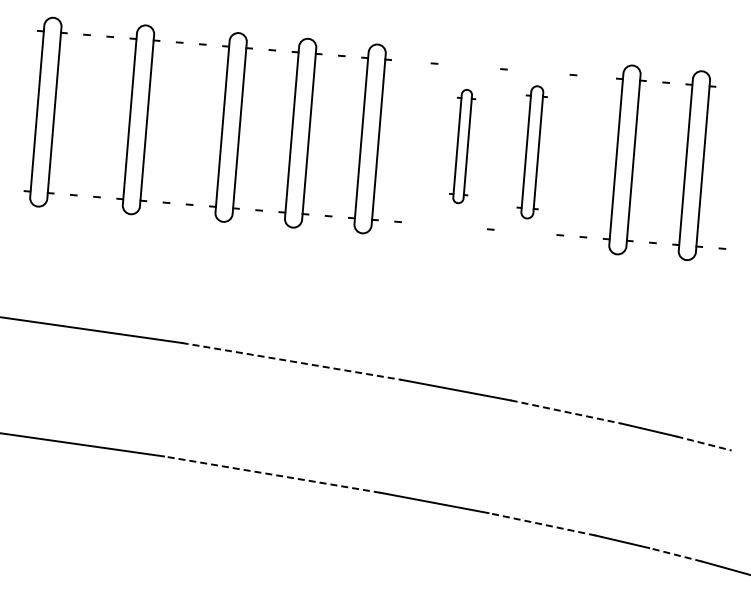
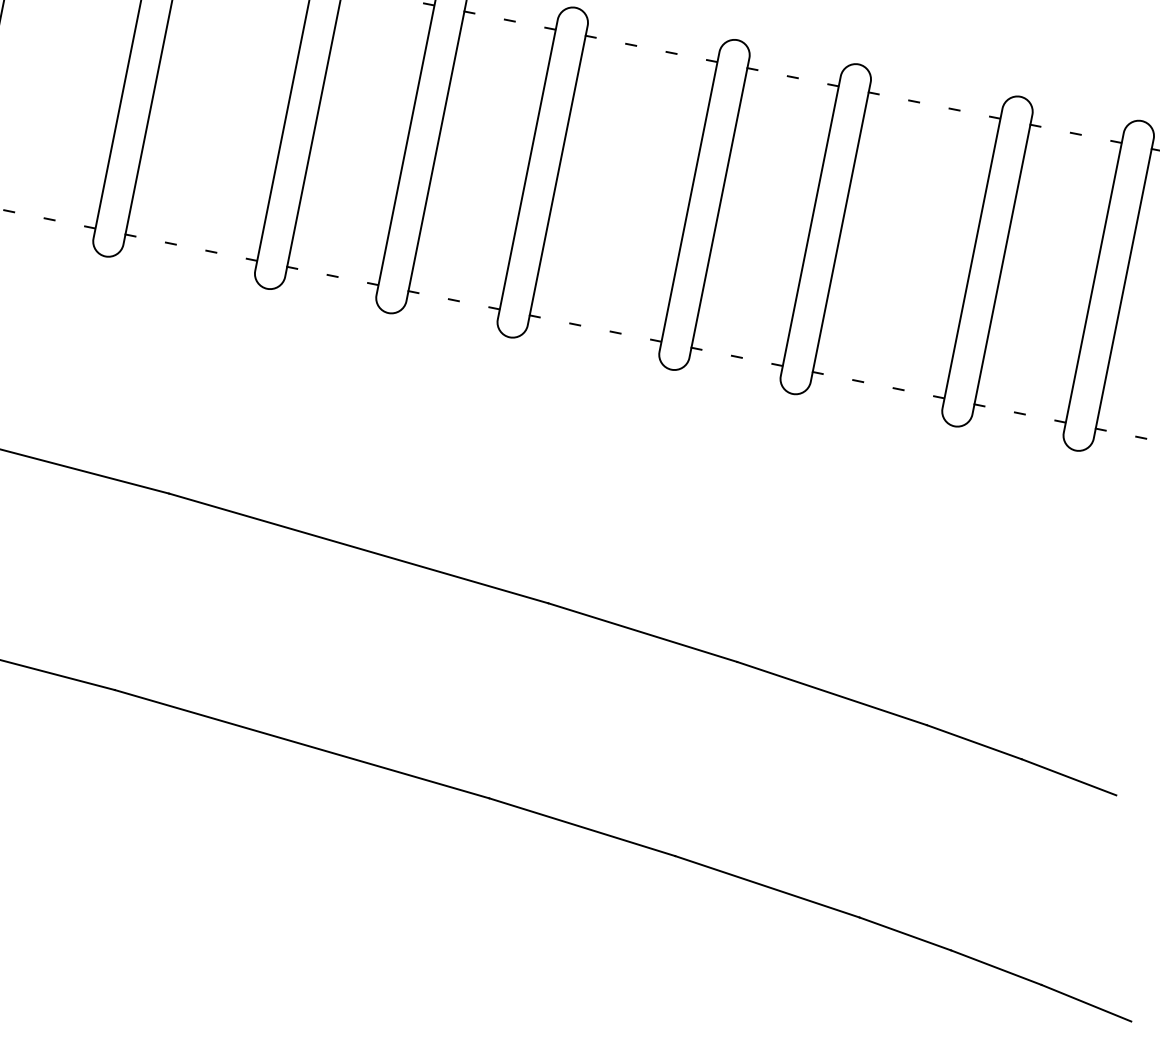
line: (411, 61) -> (631, 44), added
line: (596, 76) -> (954, 108), added
part: (462, 146) -> (704, 204), size x1.67
part: (532, 152) -> (826, 229), size x1.43
line: (421, 223) -> (616, 332), added
line: (291, 361) -> (358, 548), dashed -> solid
line: (566, 412) -> (833, 694), dashed -> solid
line: (704, 443) -> (1069, 777), dashed -> solid
line: (272, 474) -> (302, 743), dashed -> solid
line: (542, 524) -> (767, 887), dashed -> solid
line: (675, 554) -> (996, 967), dashed -> solid

